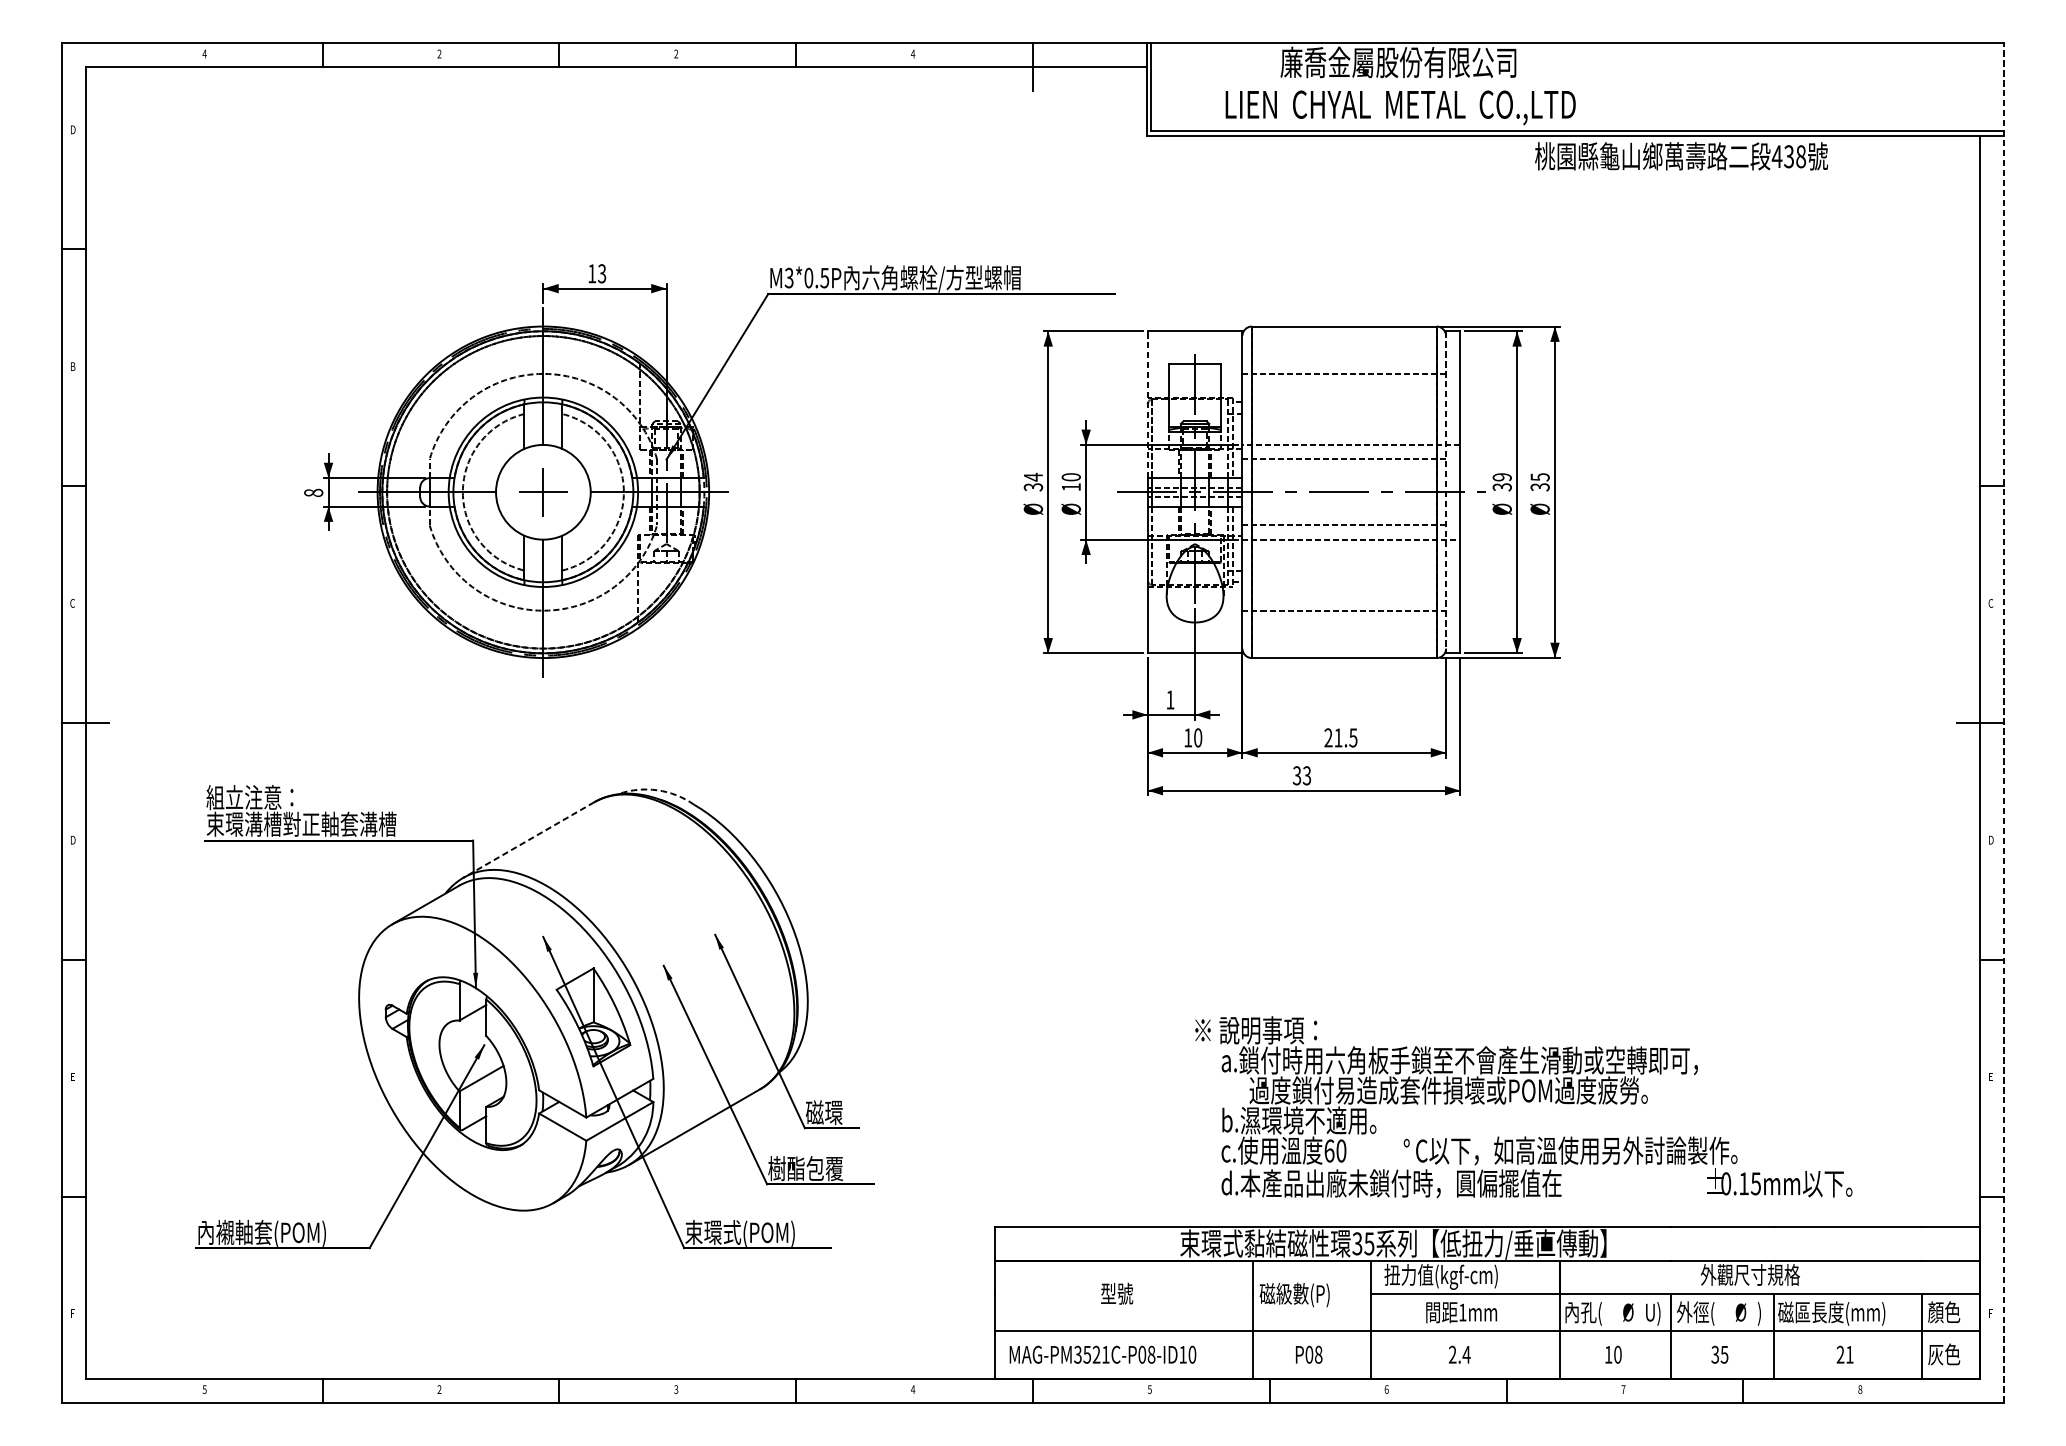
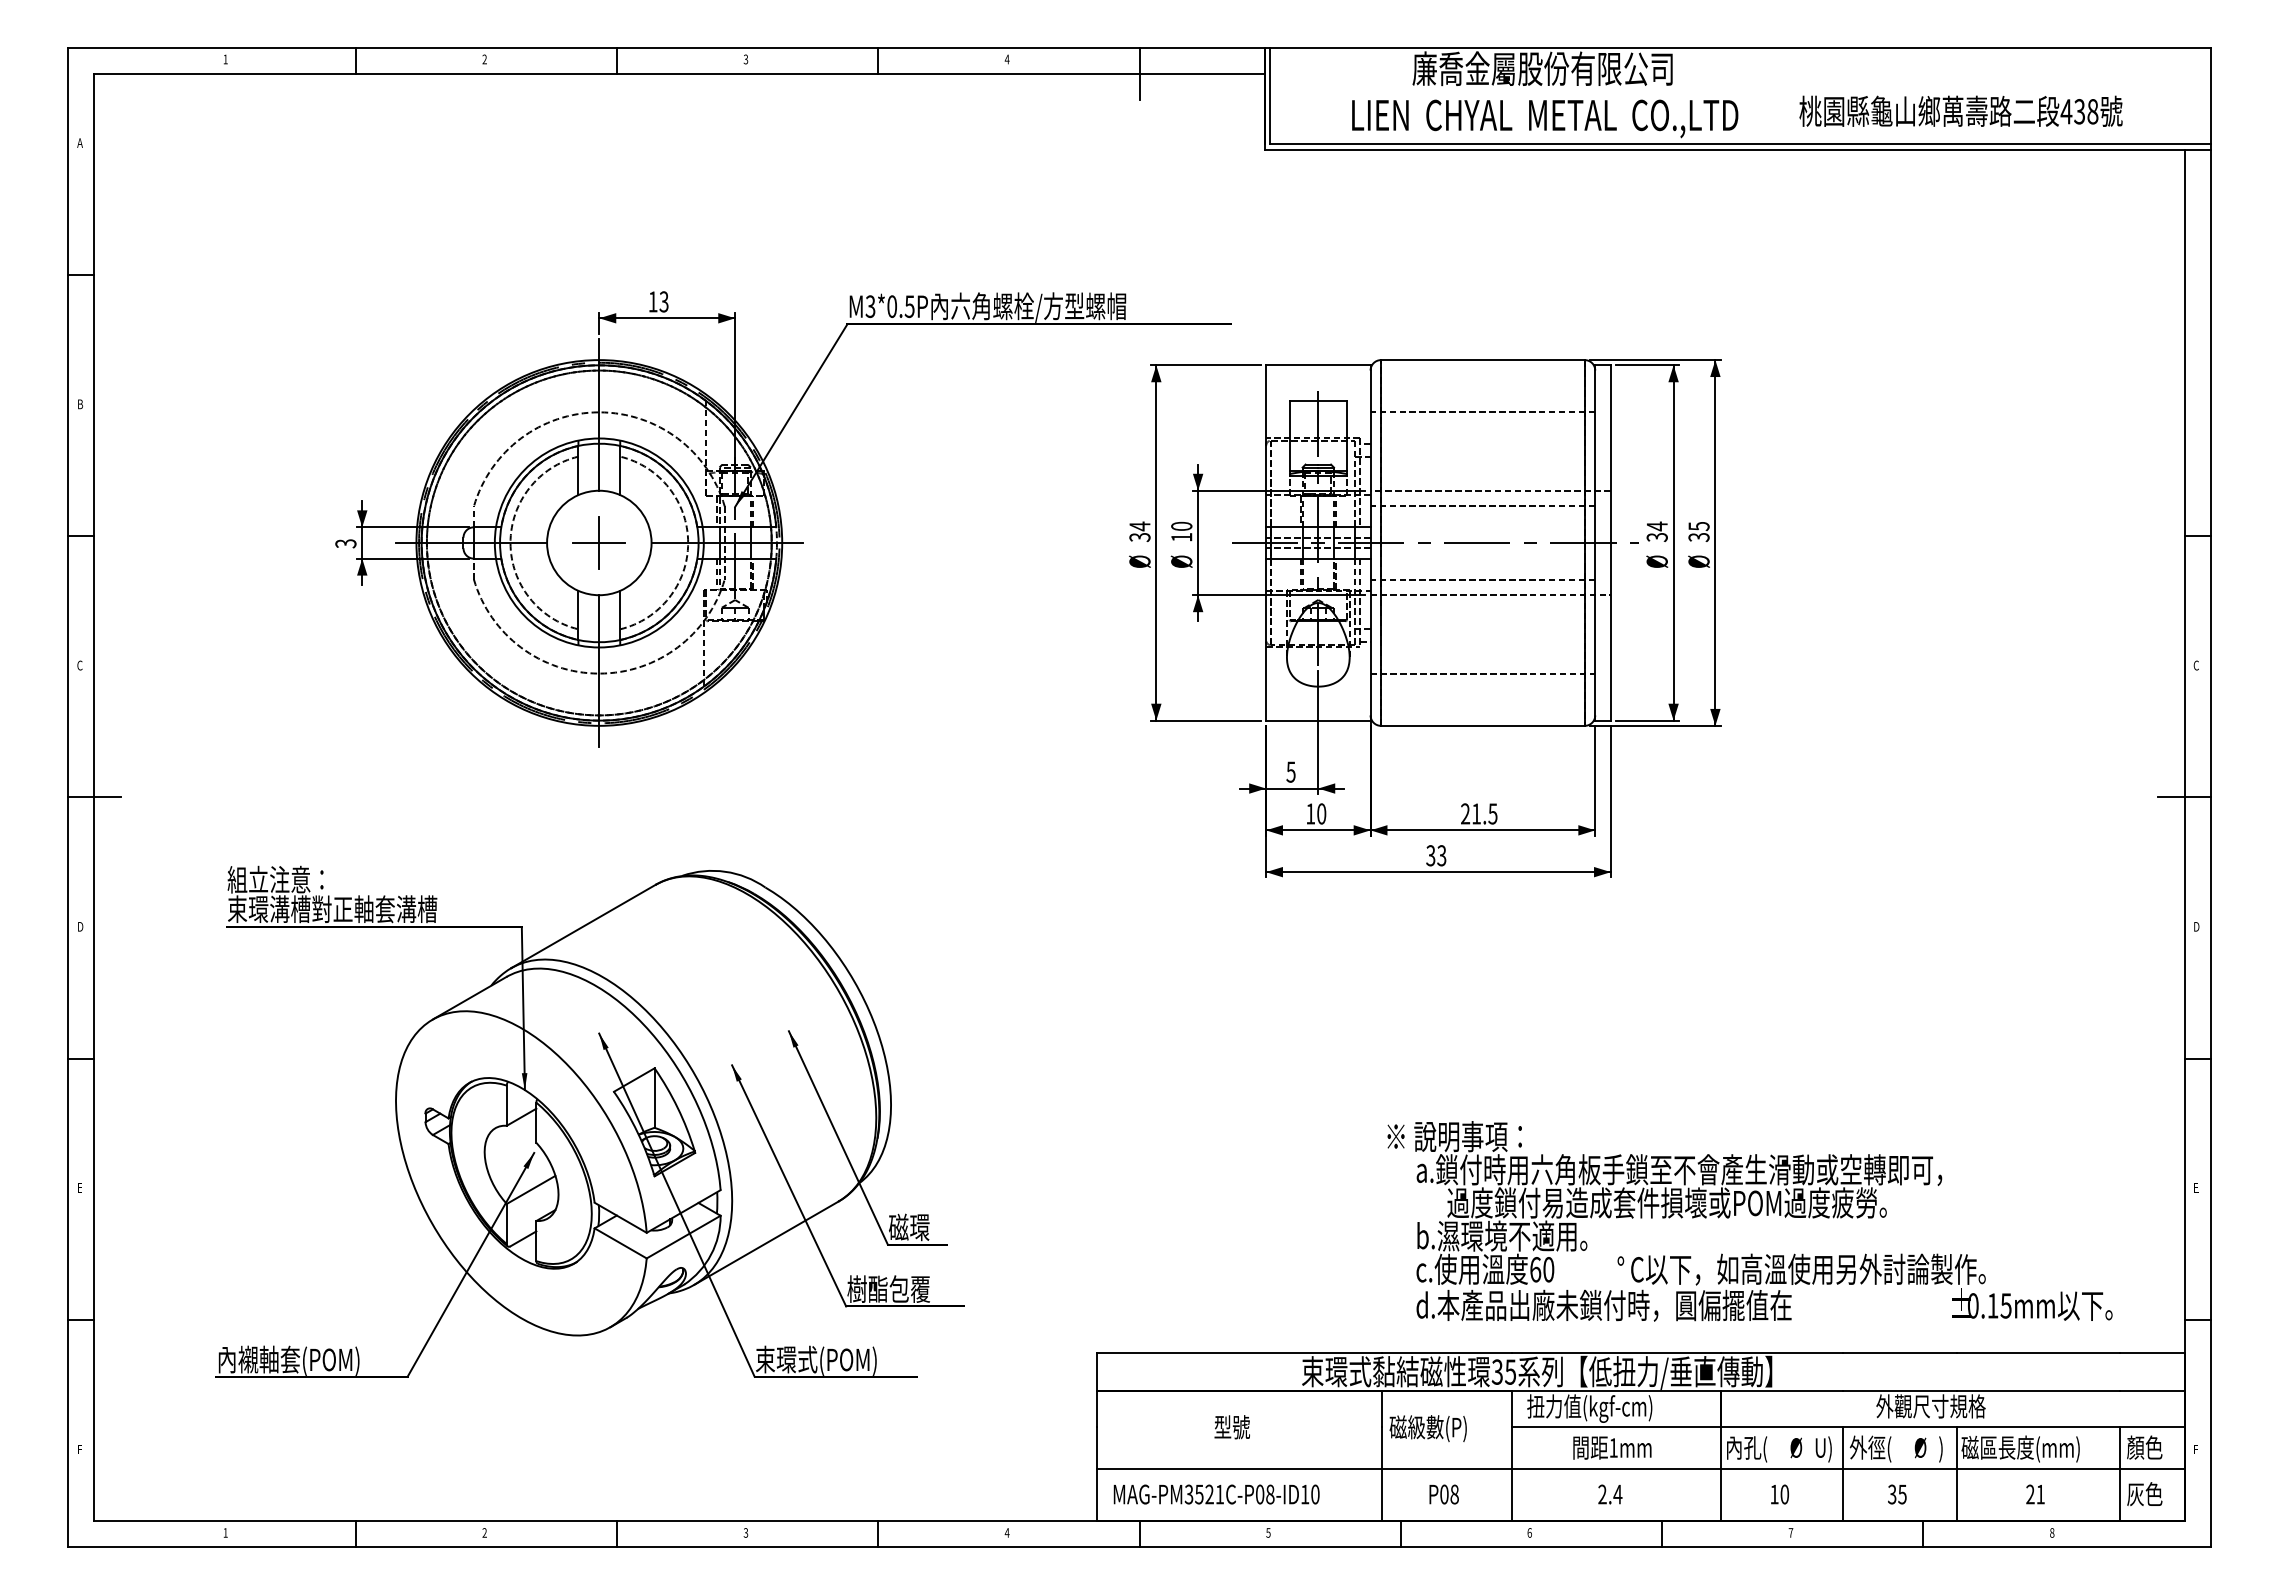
text: (204, 54) -> (225, 59), 4 -> 1
text: (675, 54) -> (745, 59), 2 -> 3
text: (73, 129) -> (80, 142), D -> A
text: (1681, 155) -> (1960, 110), moved
line: (1148, 404) -> (1266, 446), dashed -> solid
text: (1501, 477) -> (1656, 526), 39 -> 34
line: (1446, 491) -> (1595, 542), dashed -> solid
text: (313, 492) -> (345, 543), 8 -> 3
text: (1169, 699) -> (1290, 771), 1 -> 5
line: (2003, 723) -> (2210, 797), dashed -> solid
arc: (657, 790) -> (725, 871), dashed -> solid
line: (529, 839) -> (583, 926), dashed -> solid
text: (1523, 1107) -> (1749, 1221), moved
text: (204, 1389) -> (225, 1532), 5 -> 1

